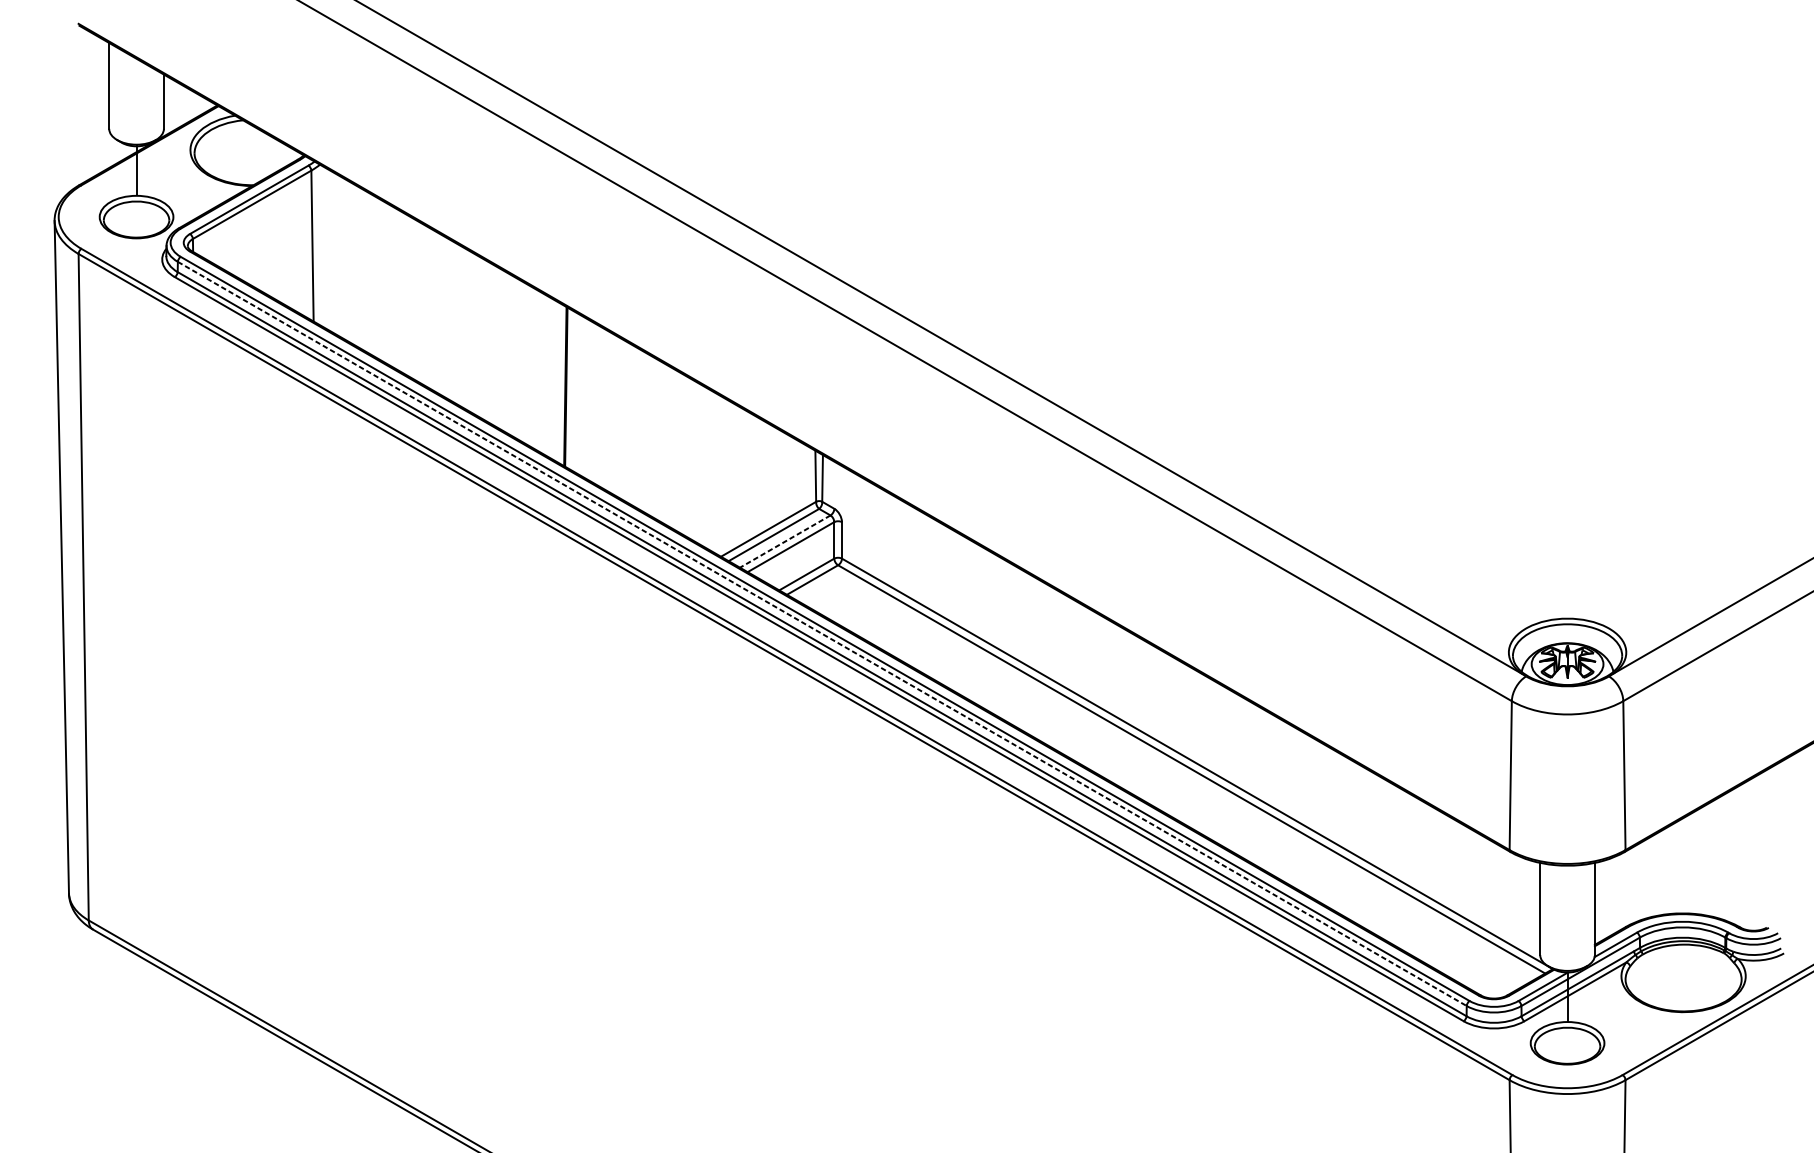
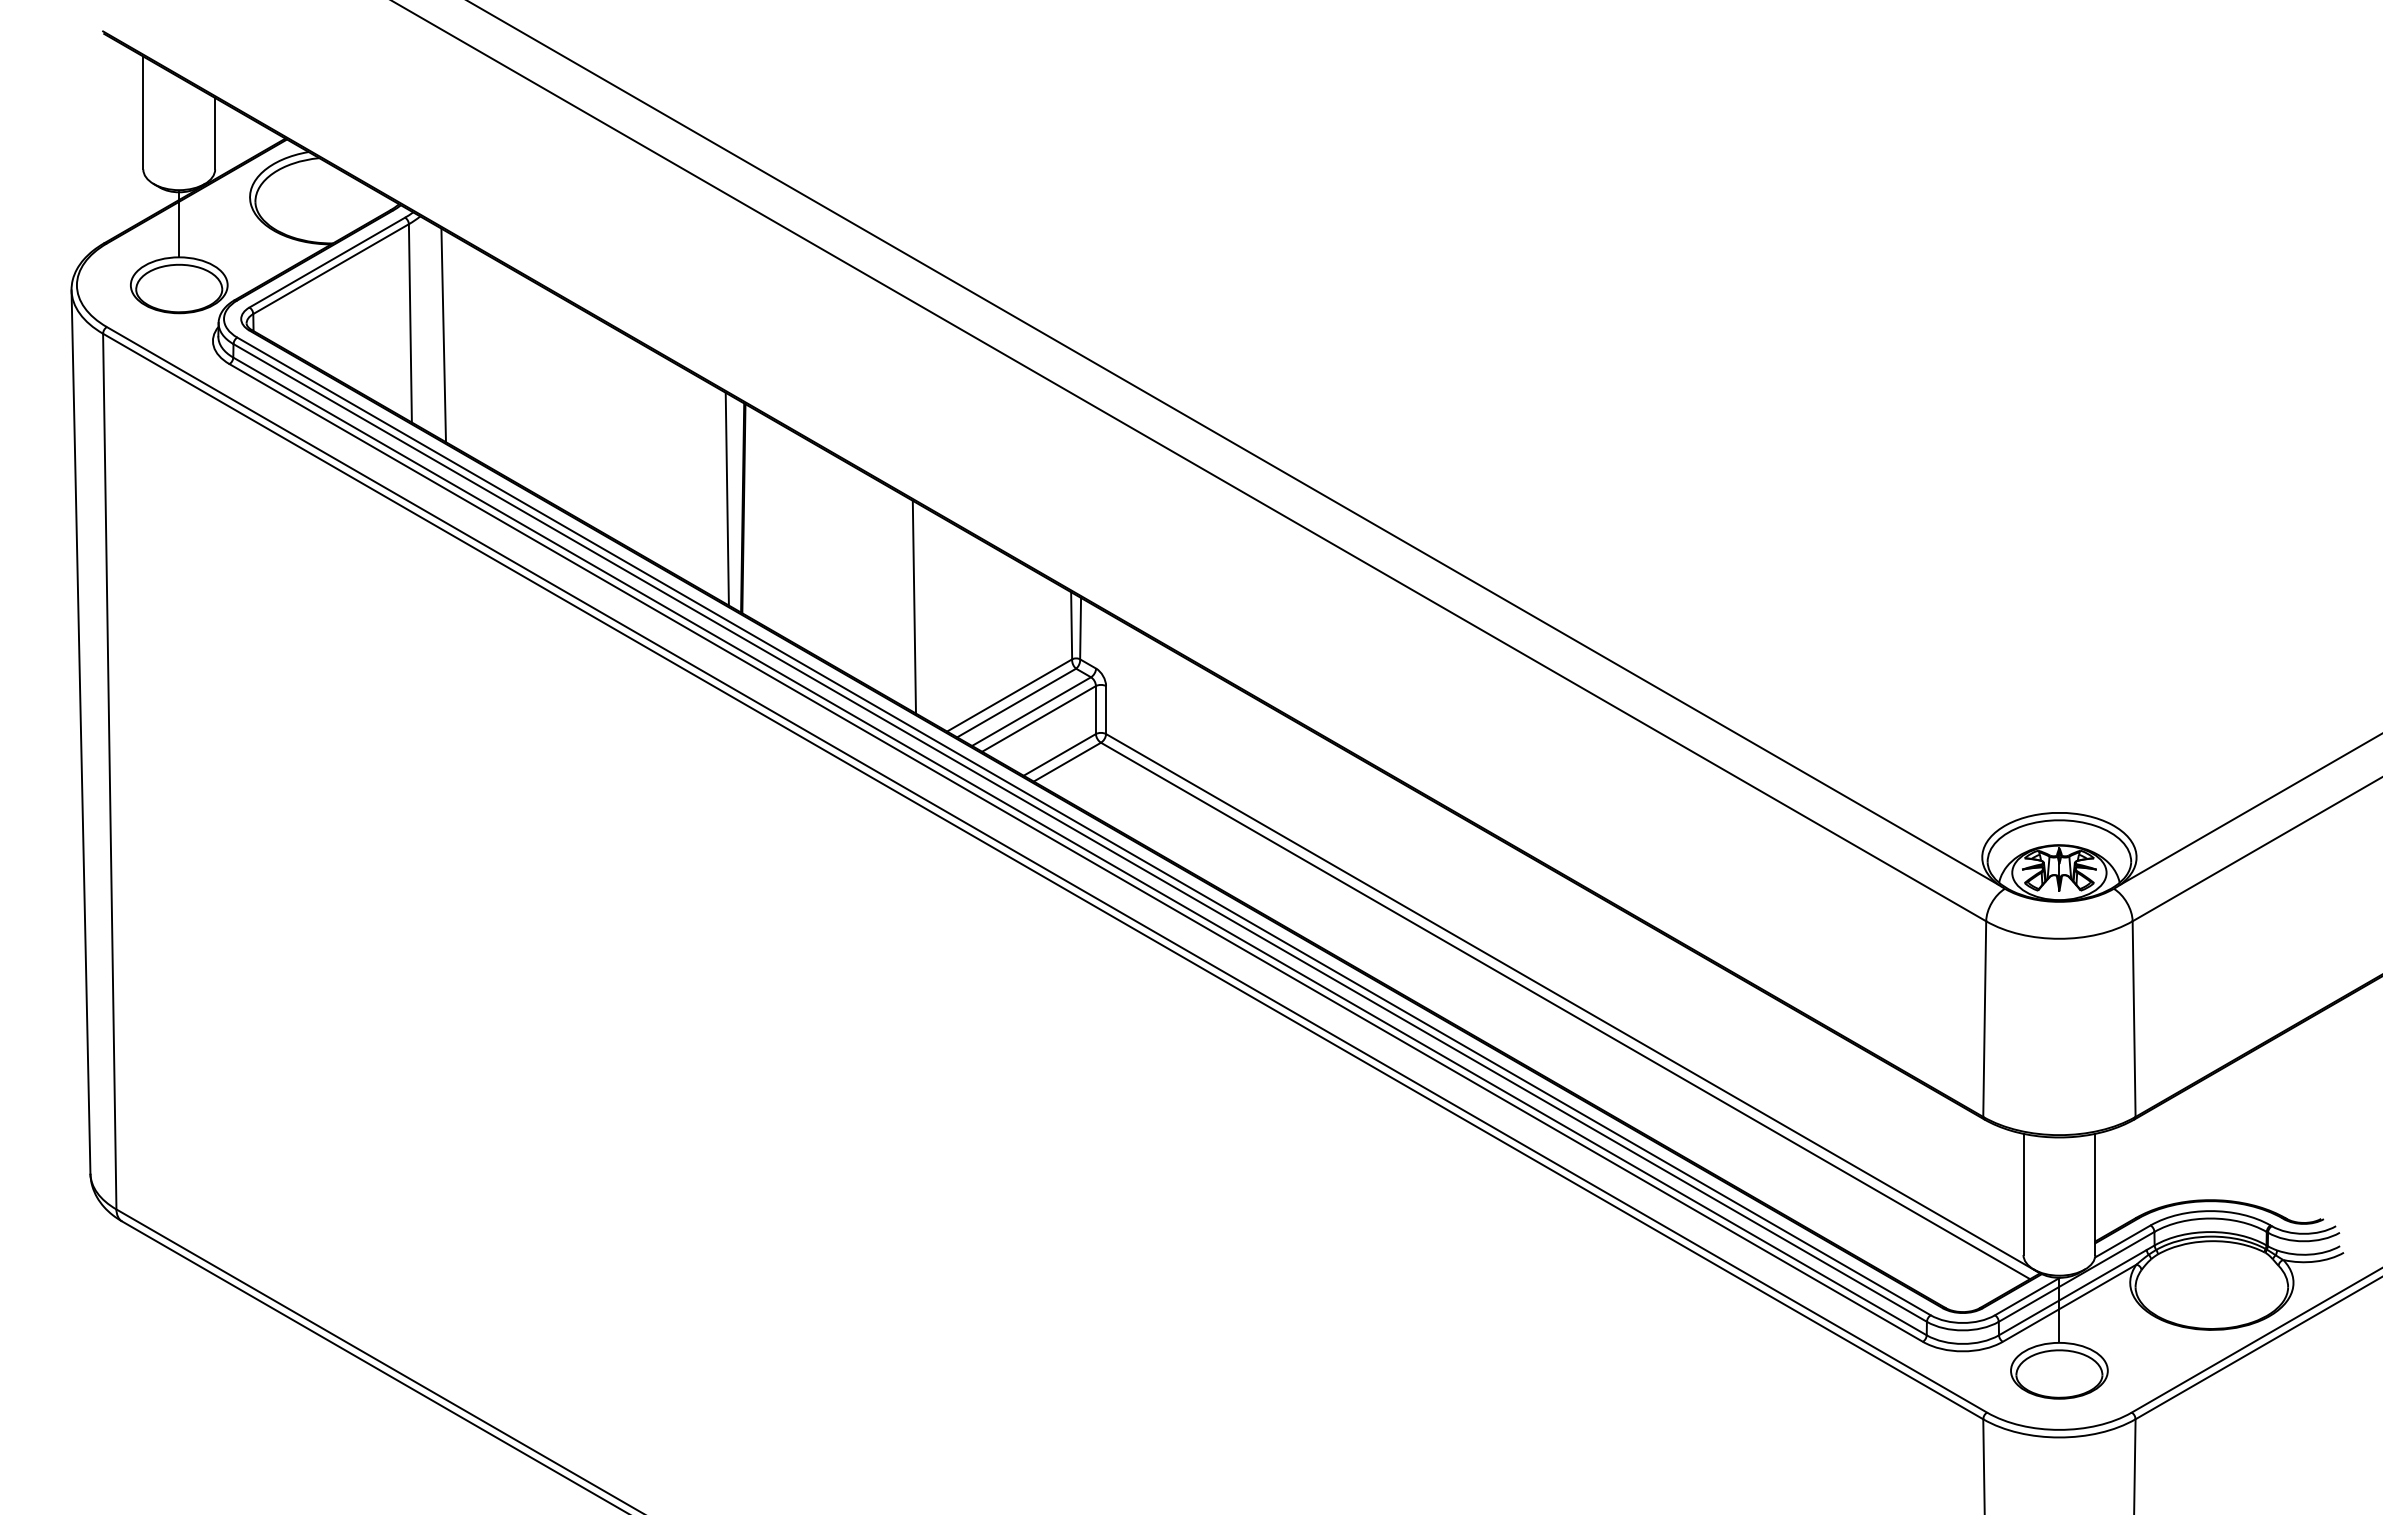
line: (337, 255) -> (443, 335), added
line: (553, 379) -> (726, 498), added
line: (696, 461) -> (914, 606), added
line: (785, 541) -> (1031, 711), dashed -> solid
line: (822, 633) -> (1080, 832), dashed -> solid

